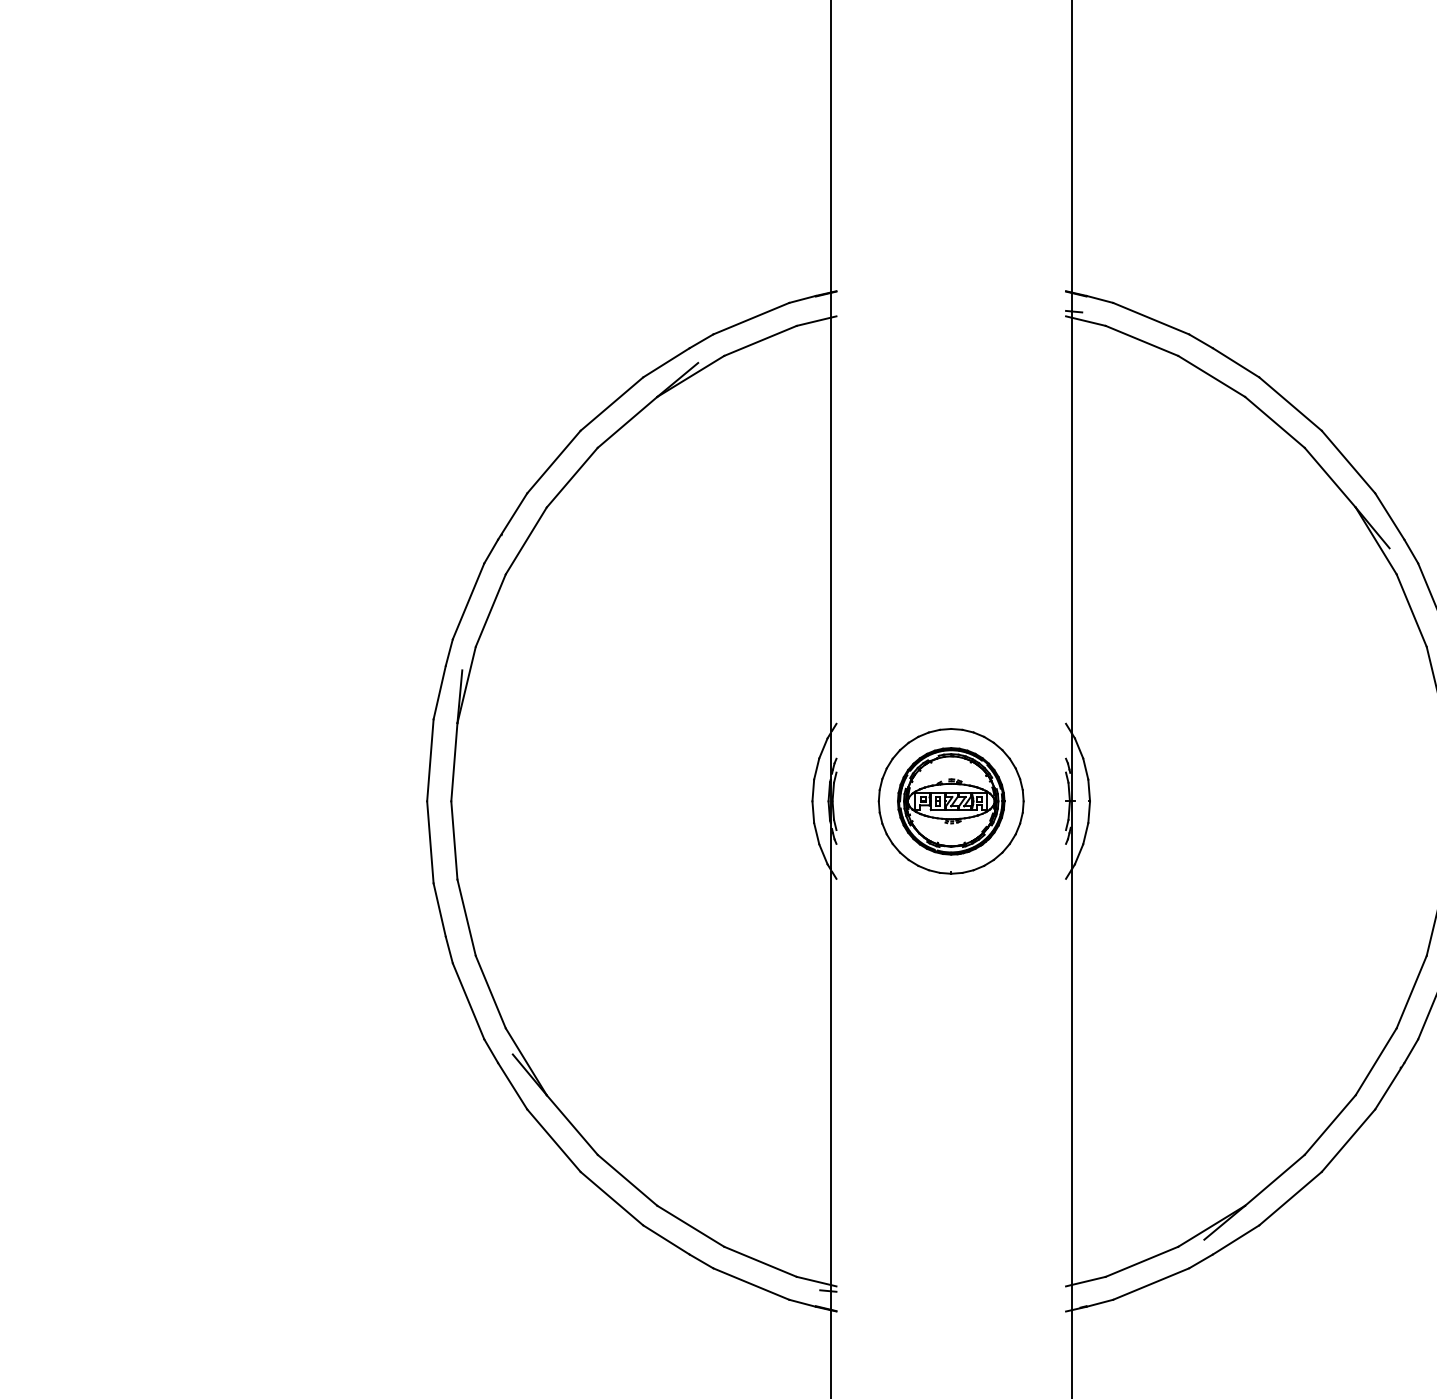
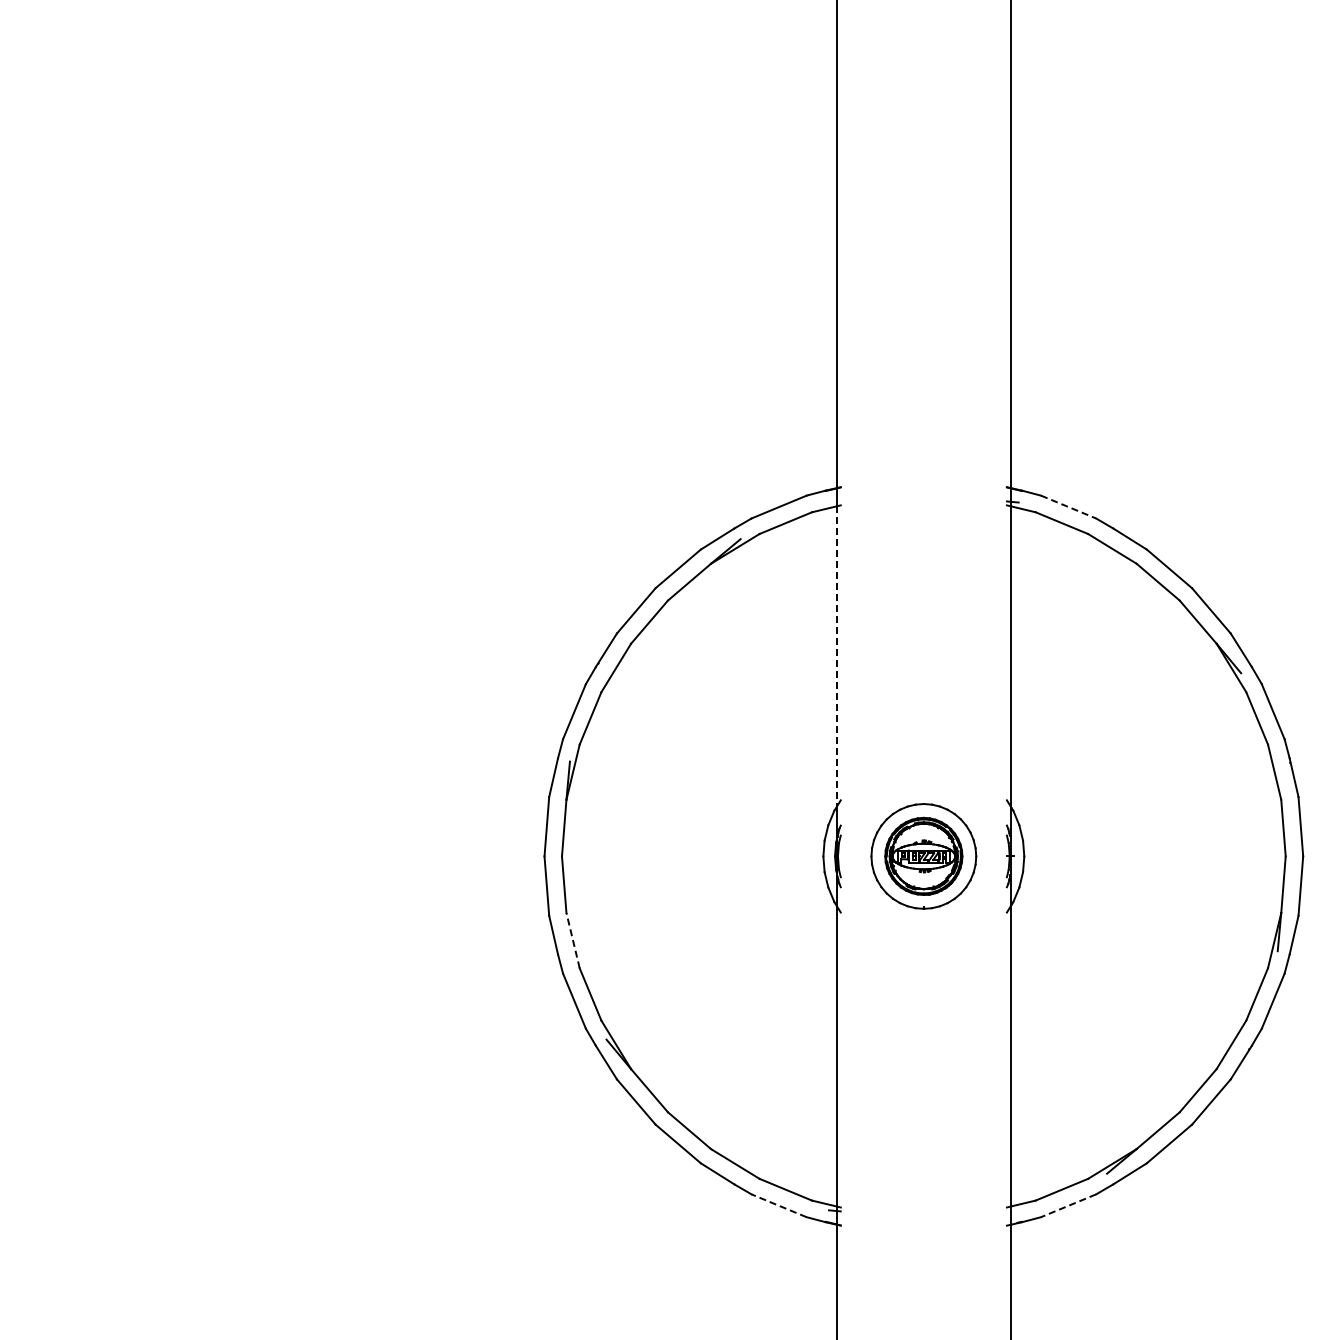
line: (1151, 319) -> (1068, 507), solid -> dashed
line: (830, 526) -> (836, 657), solid -> dashed
line: (465, 917) -> (572, 940), solid -> dashed
line: (751, 1283) -> (779, 1205), solid -> dashed
line: (1151, 1283) -> (1068, 1205), solid -> dashed

